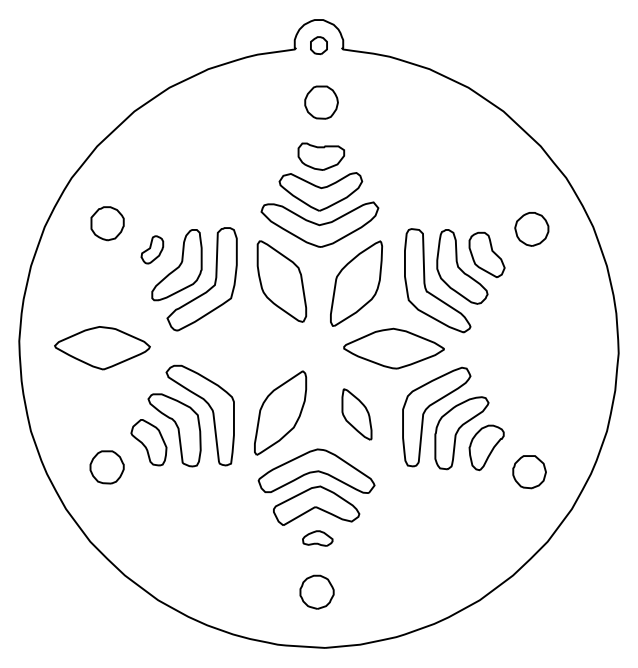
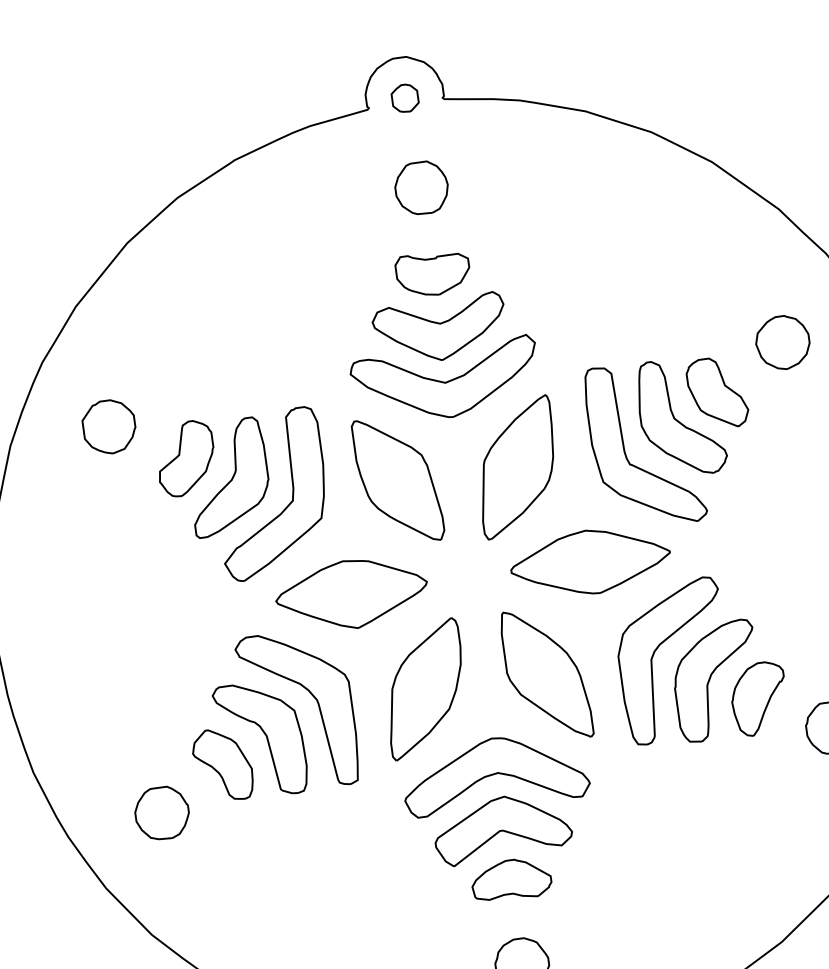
part: (152, 249) -> (186, 458), size x1.67
part: (102, 348) -> (352, 594), moved
part: (356, 414) -> (545, 674), size x1.67
part: (317, 538) -> (511, 879), size x1.67

